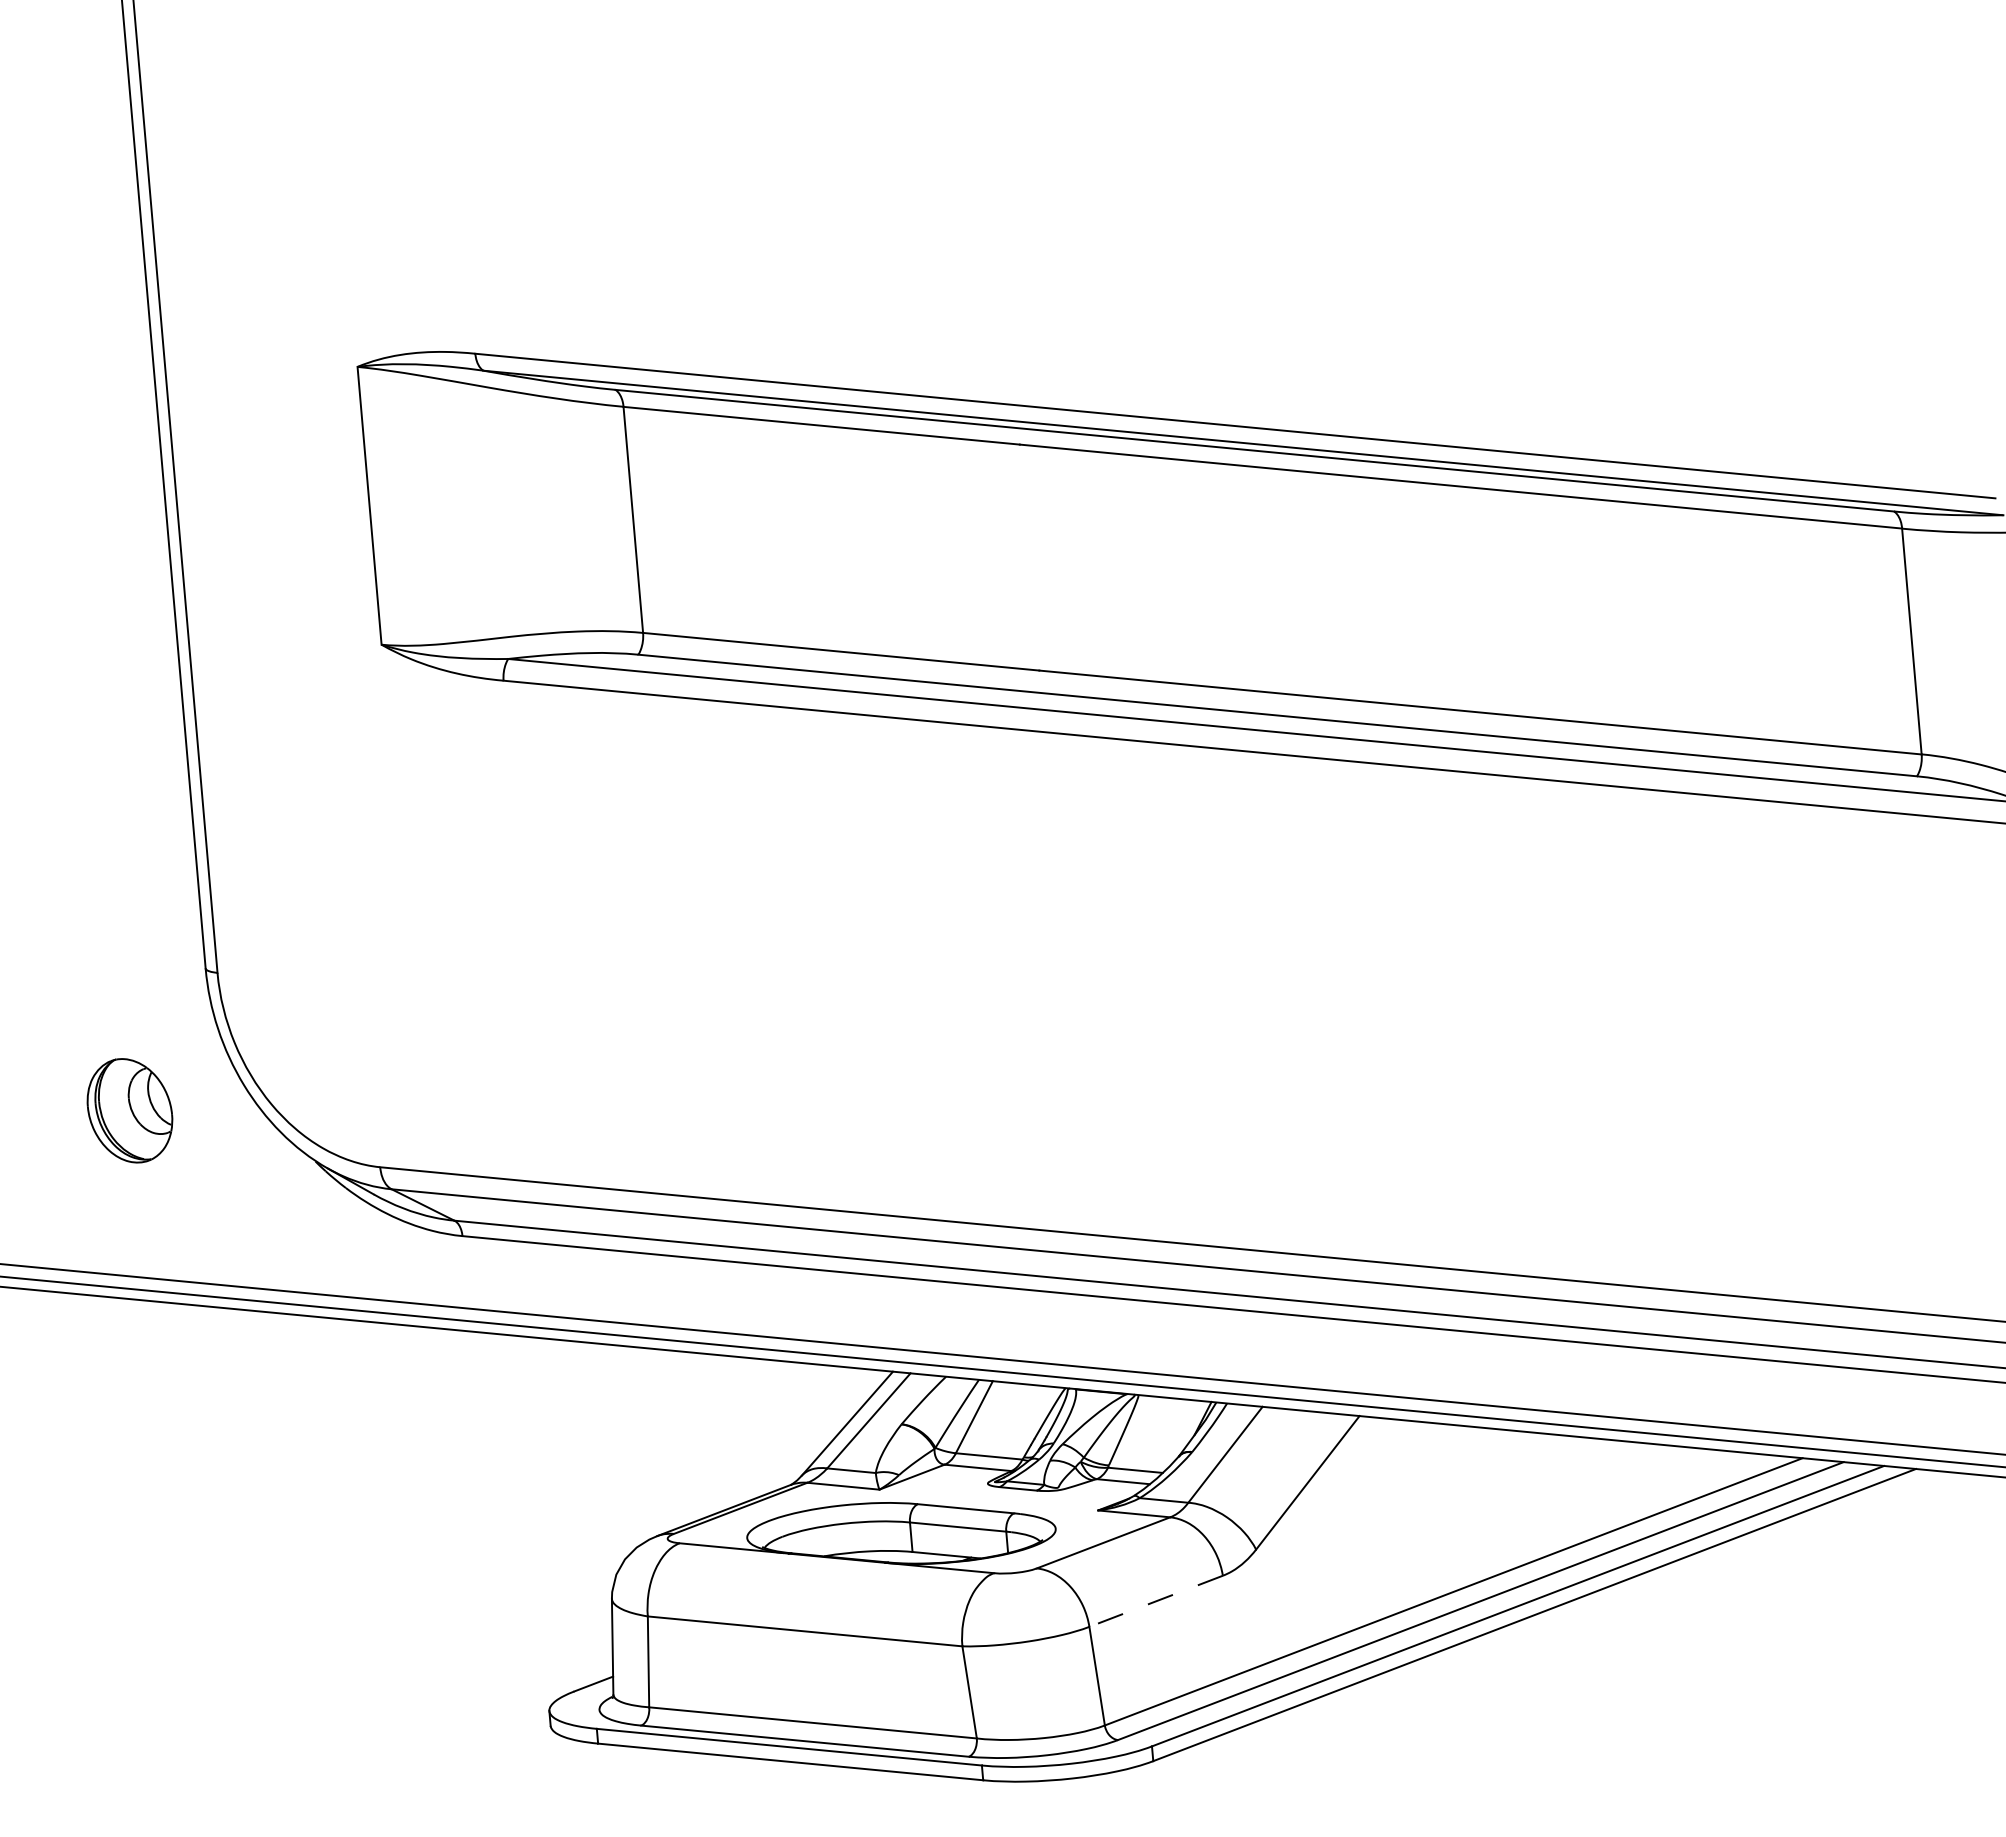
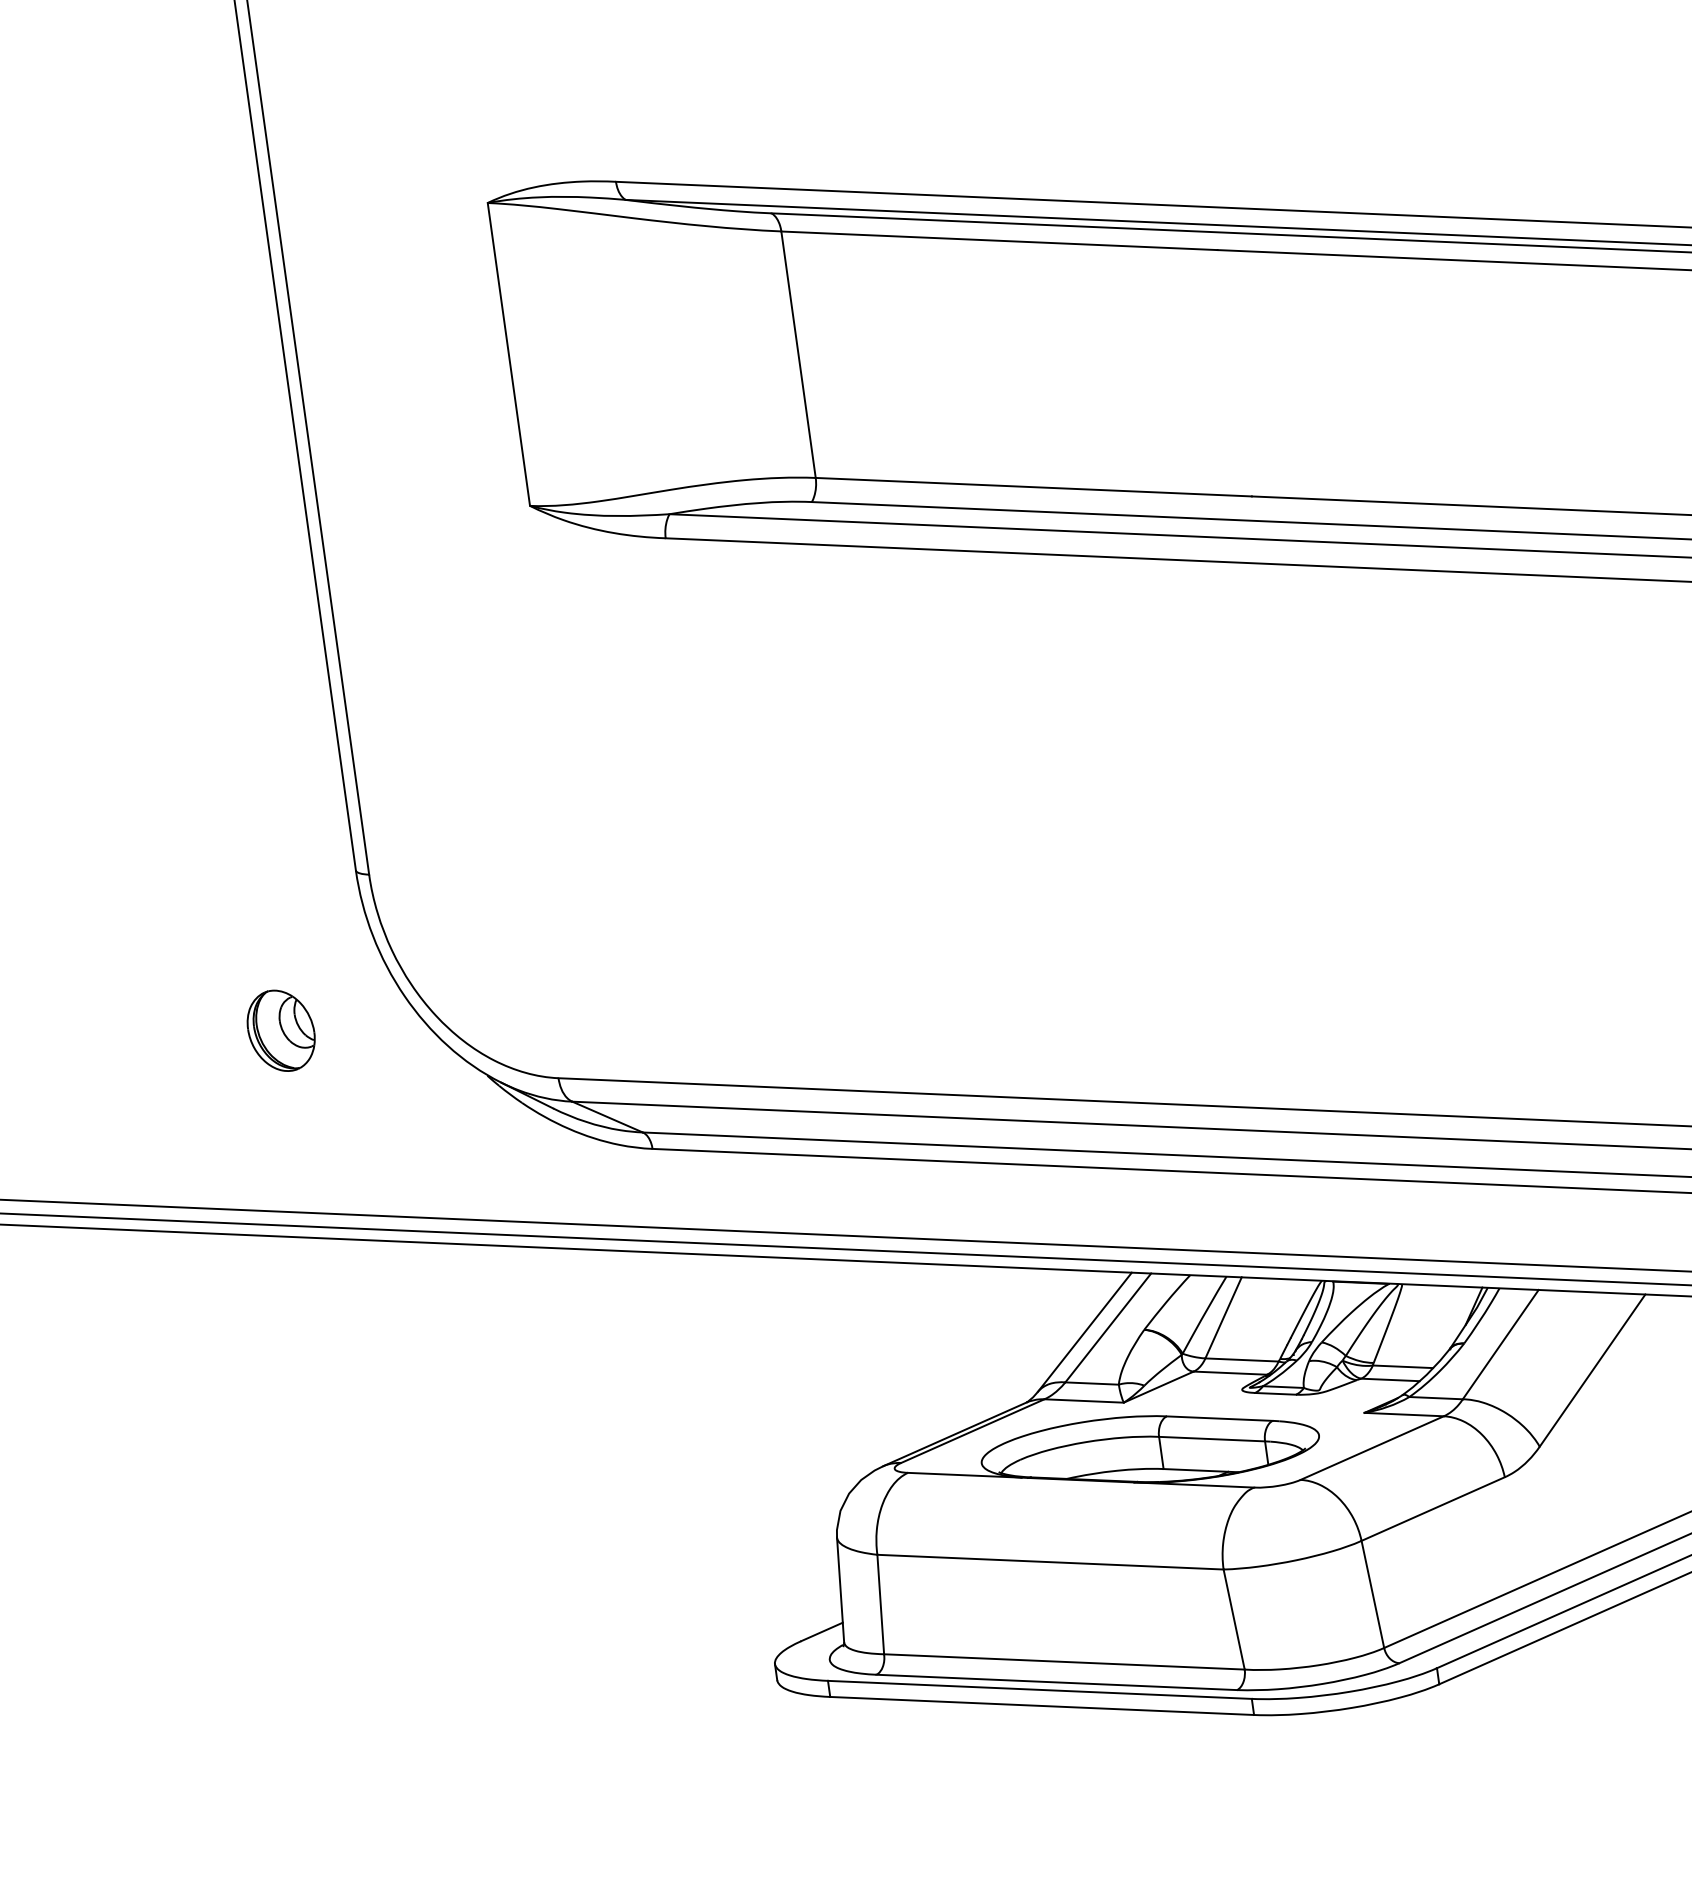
part: (129, 1110) -> (280, 1030), size x0.71
line: (1155, 1601) -> (1432, 1509), dashed -> solid

